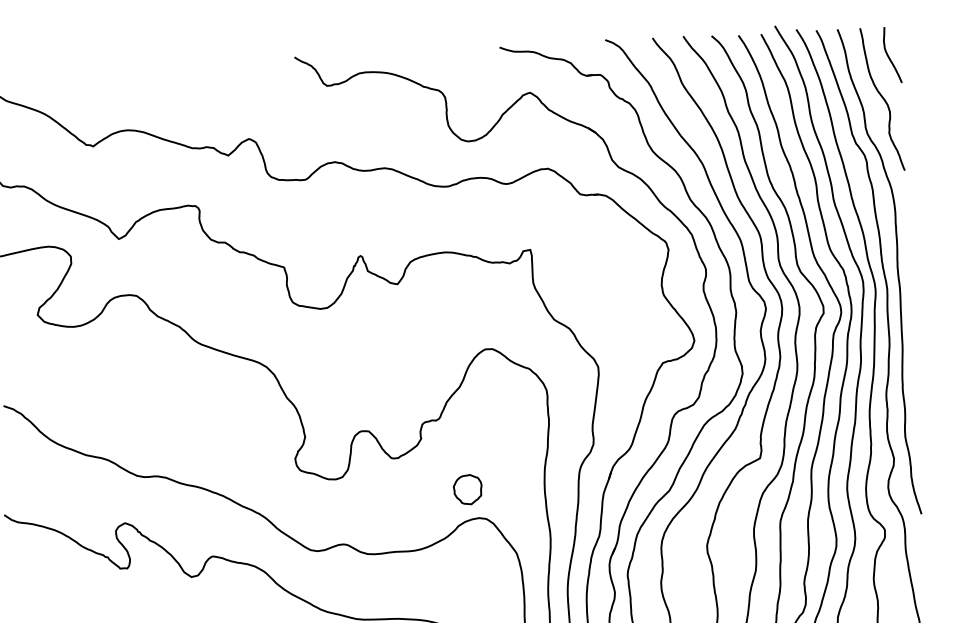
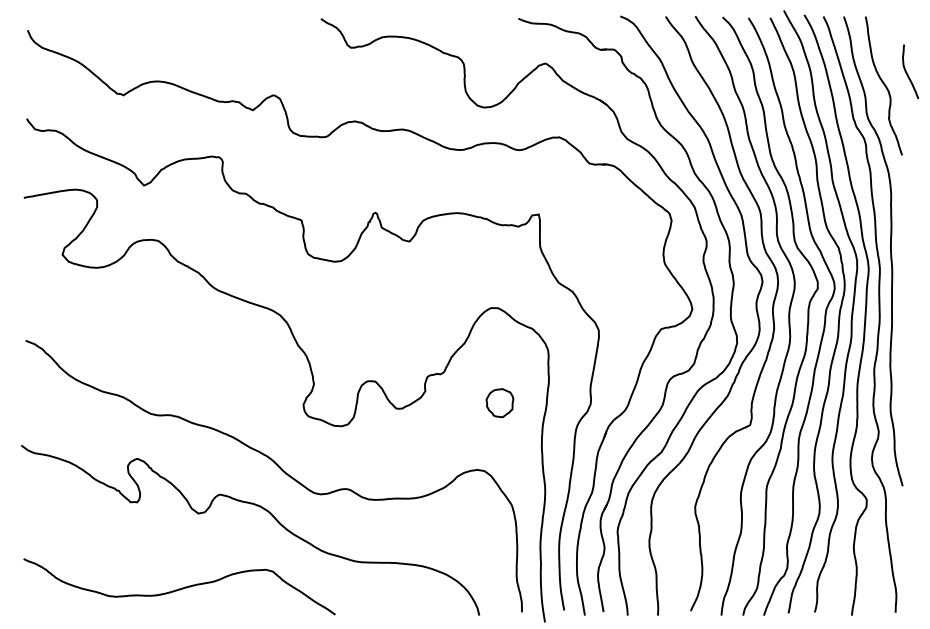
curve: (889, 55) -> (907, 72), moved
part: (467, 490) -> (499, 403), moved

